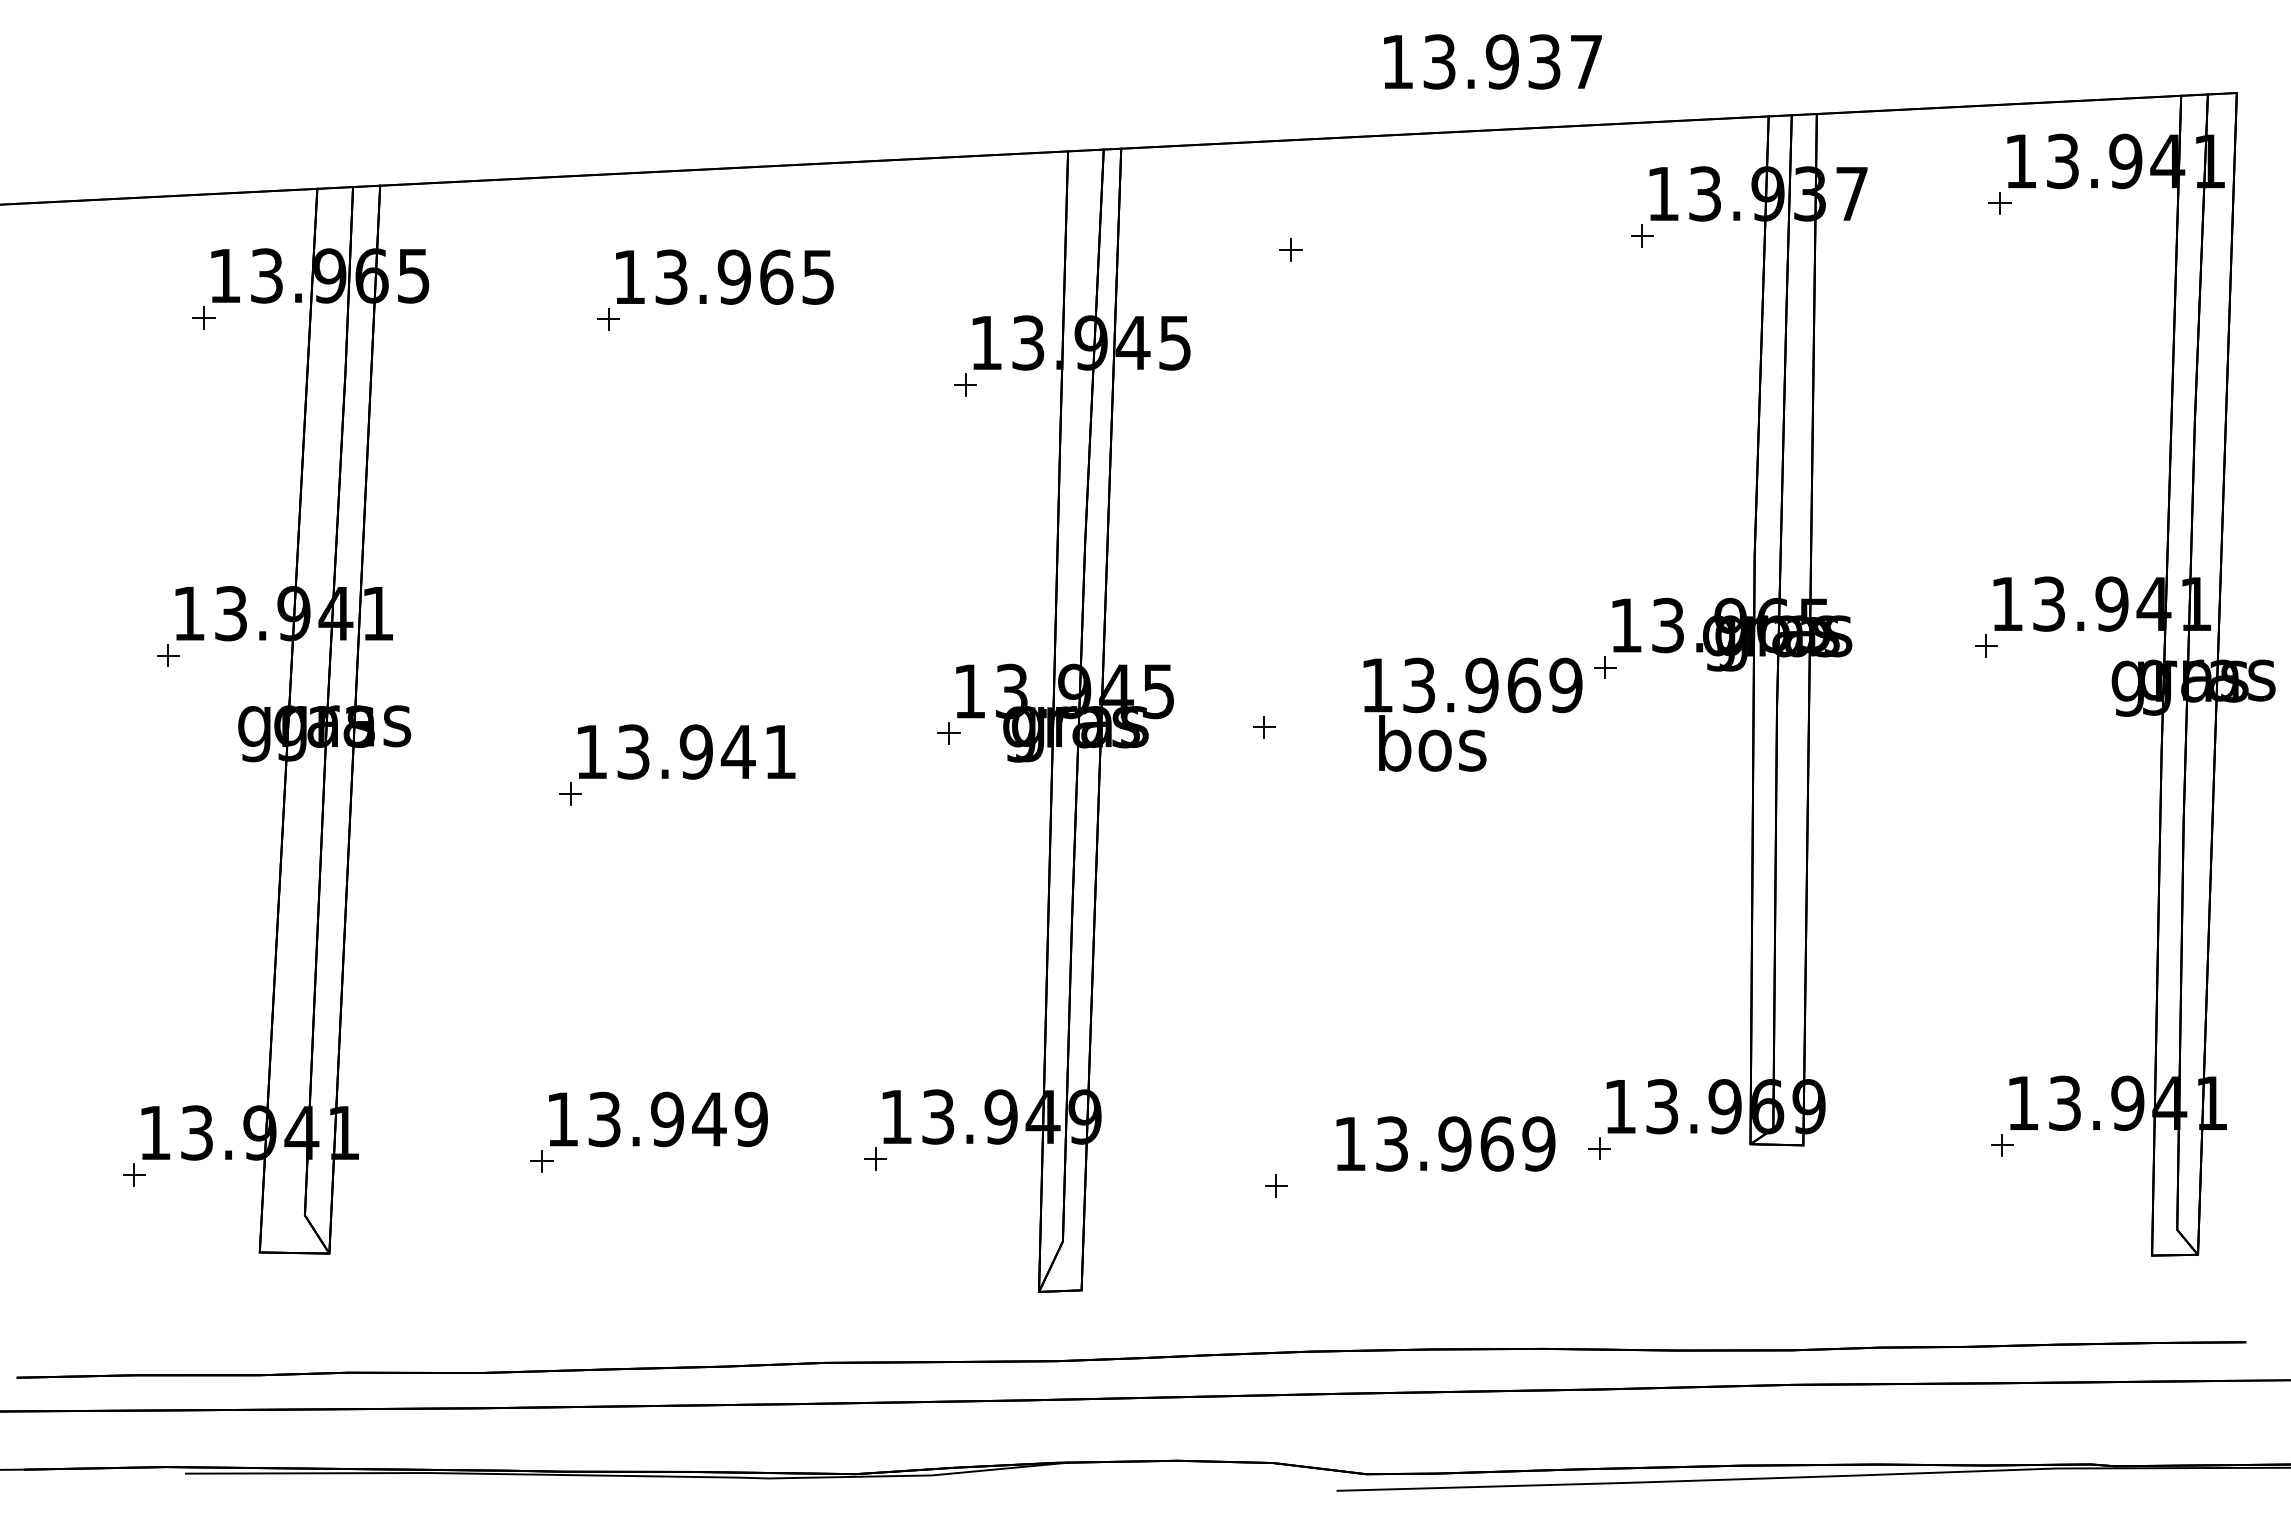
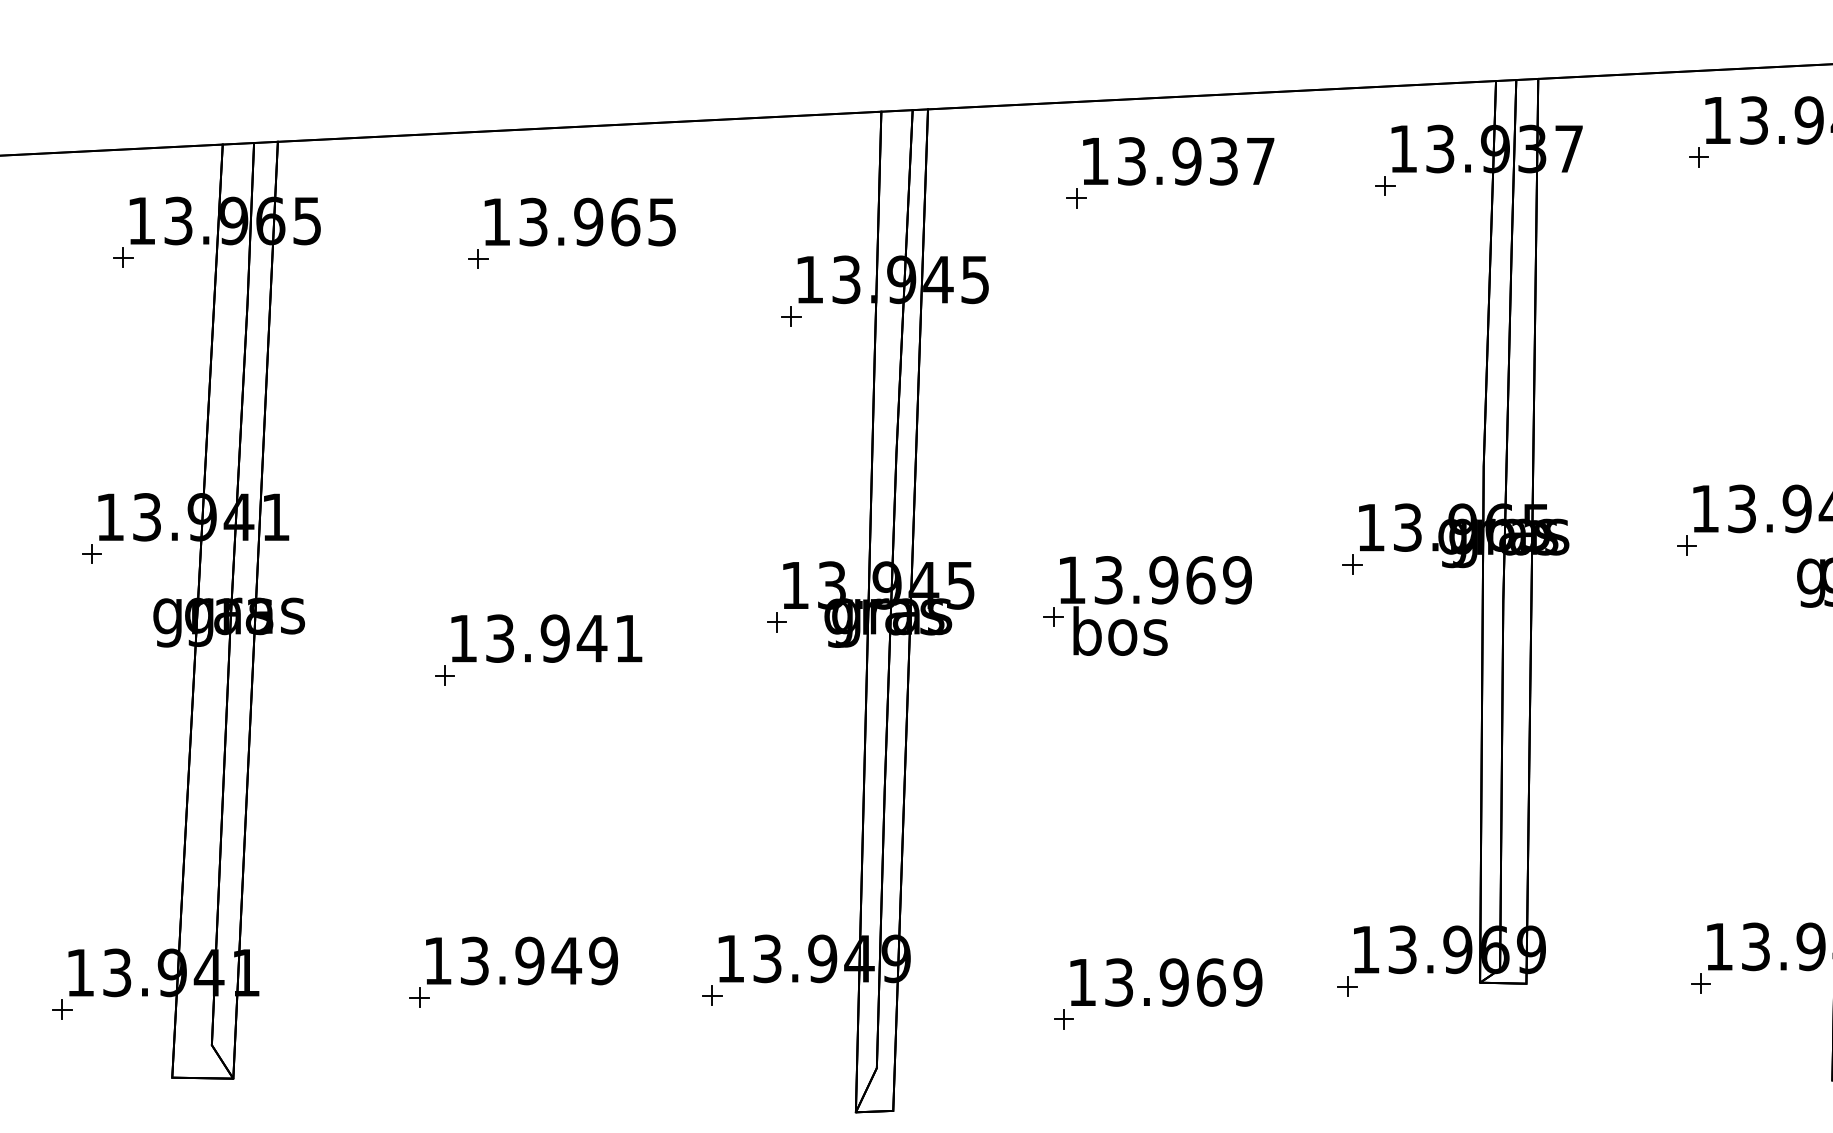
text: (1492, 61) -> (1178, 160), moved
text: (1472, 714) -> (1155, 605), moved
text: (1445, 1143) -> (1165, 982), moved

